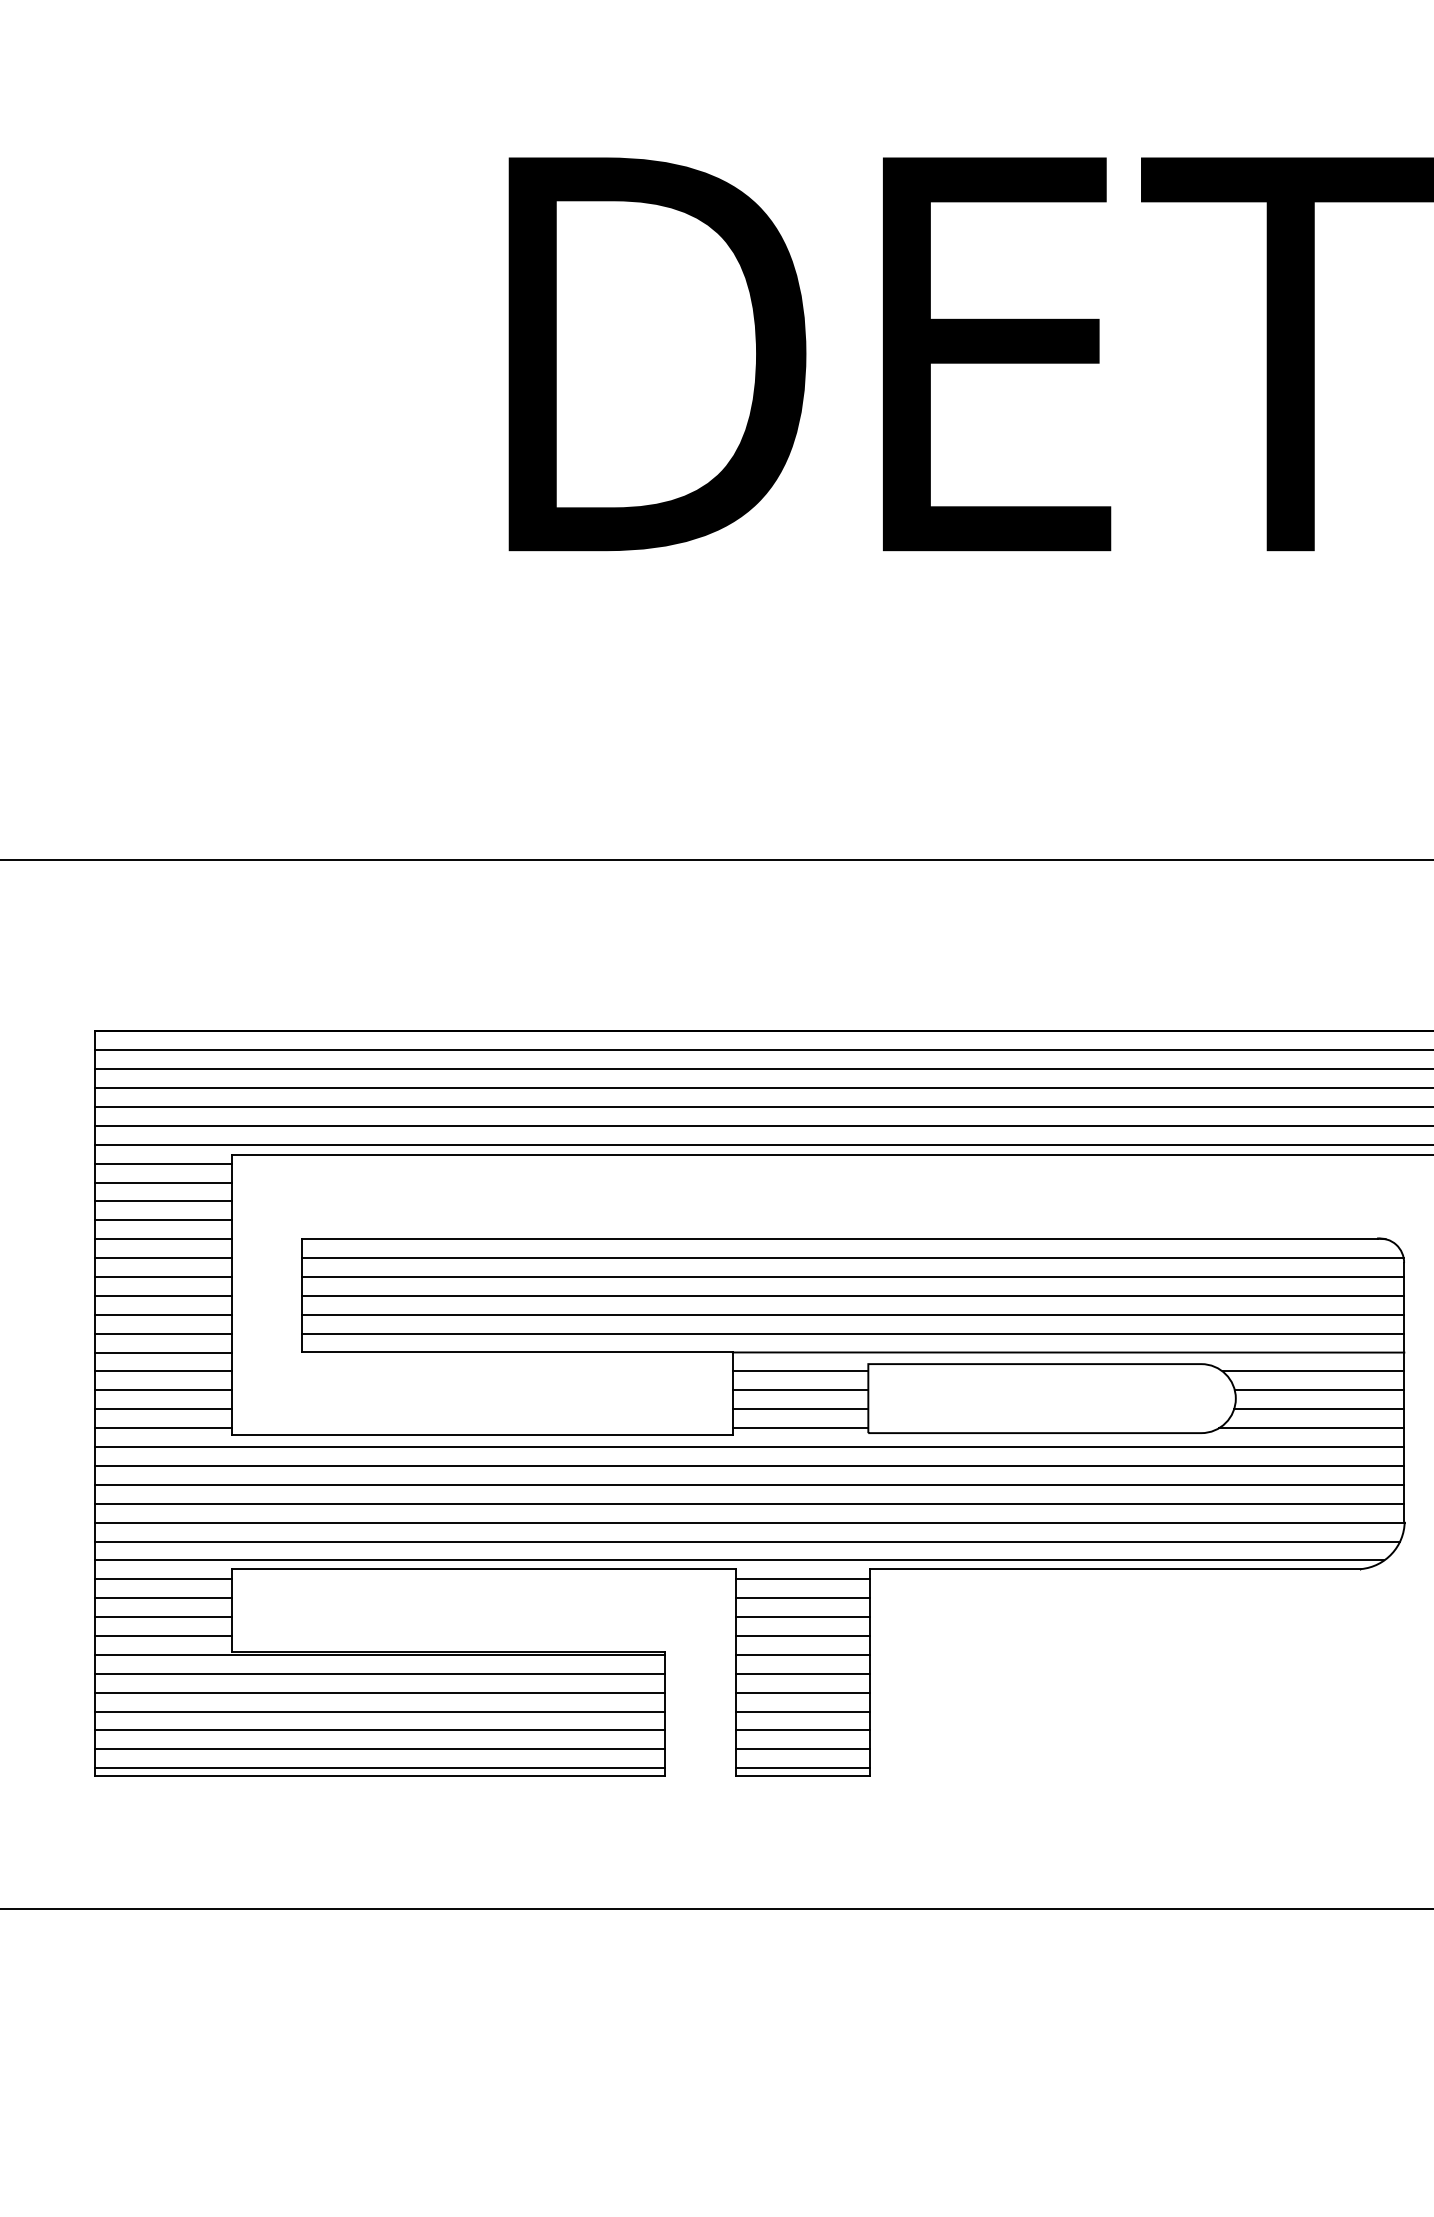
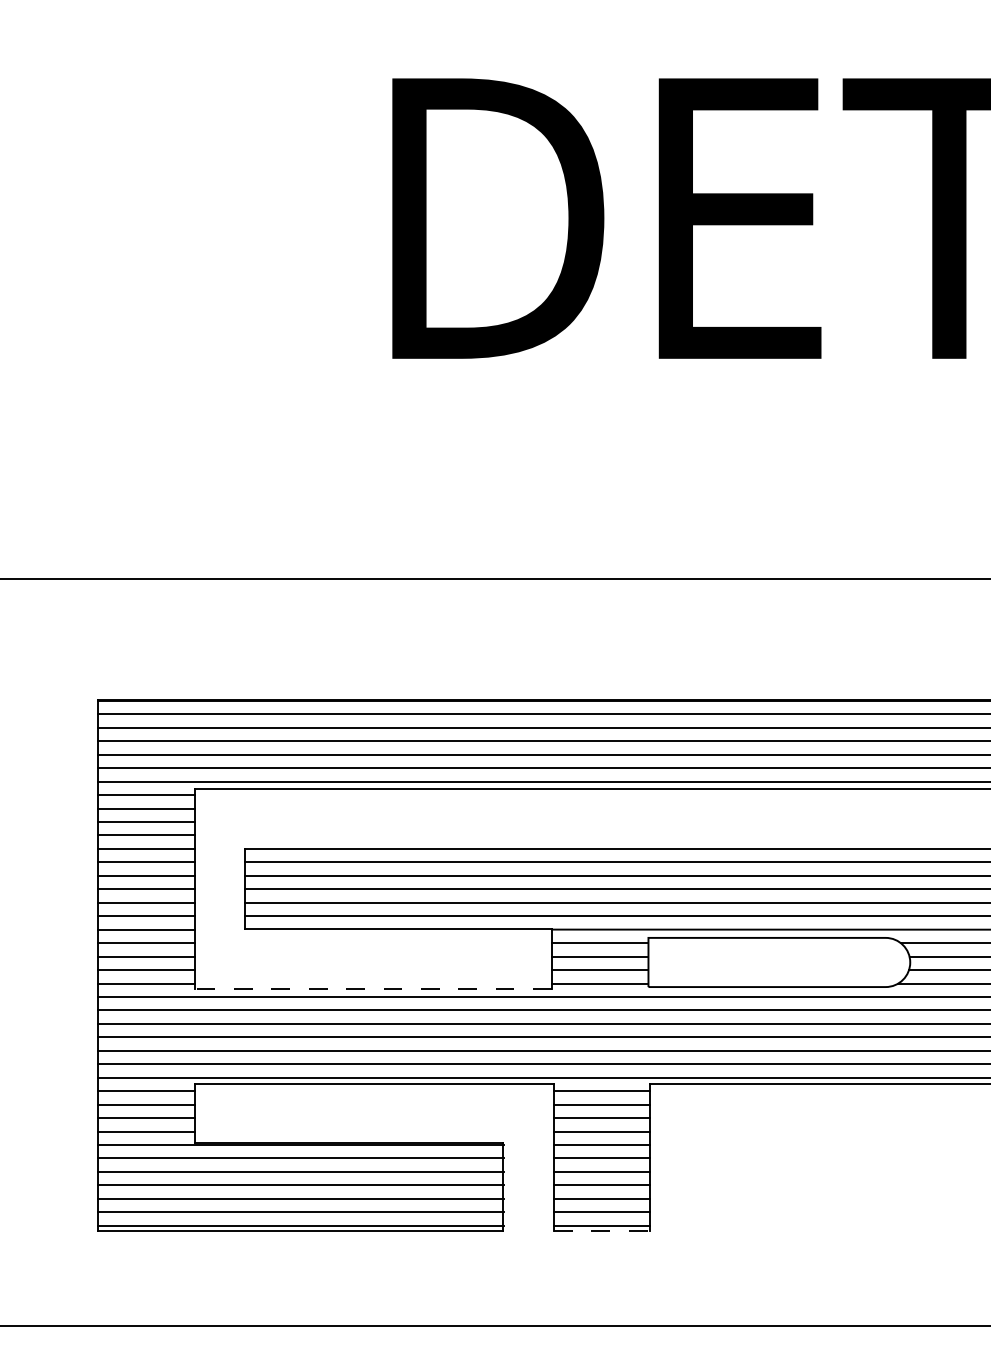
line: (481, 1435) -> (372, 988), solid -> dashed
line: (803, 1776) -> (602, 1231), solid -> dashed

